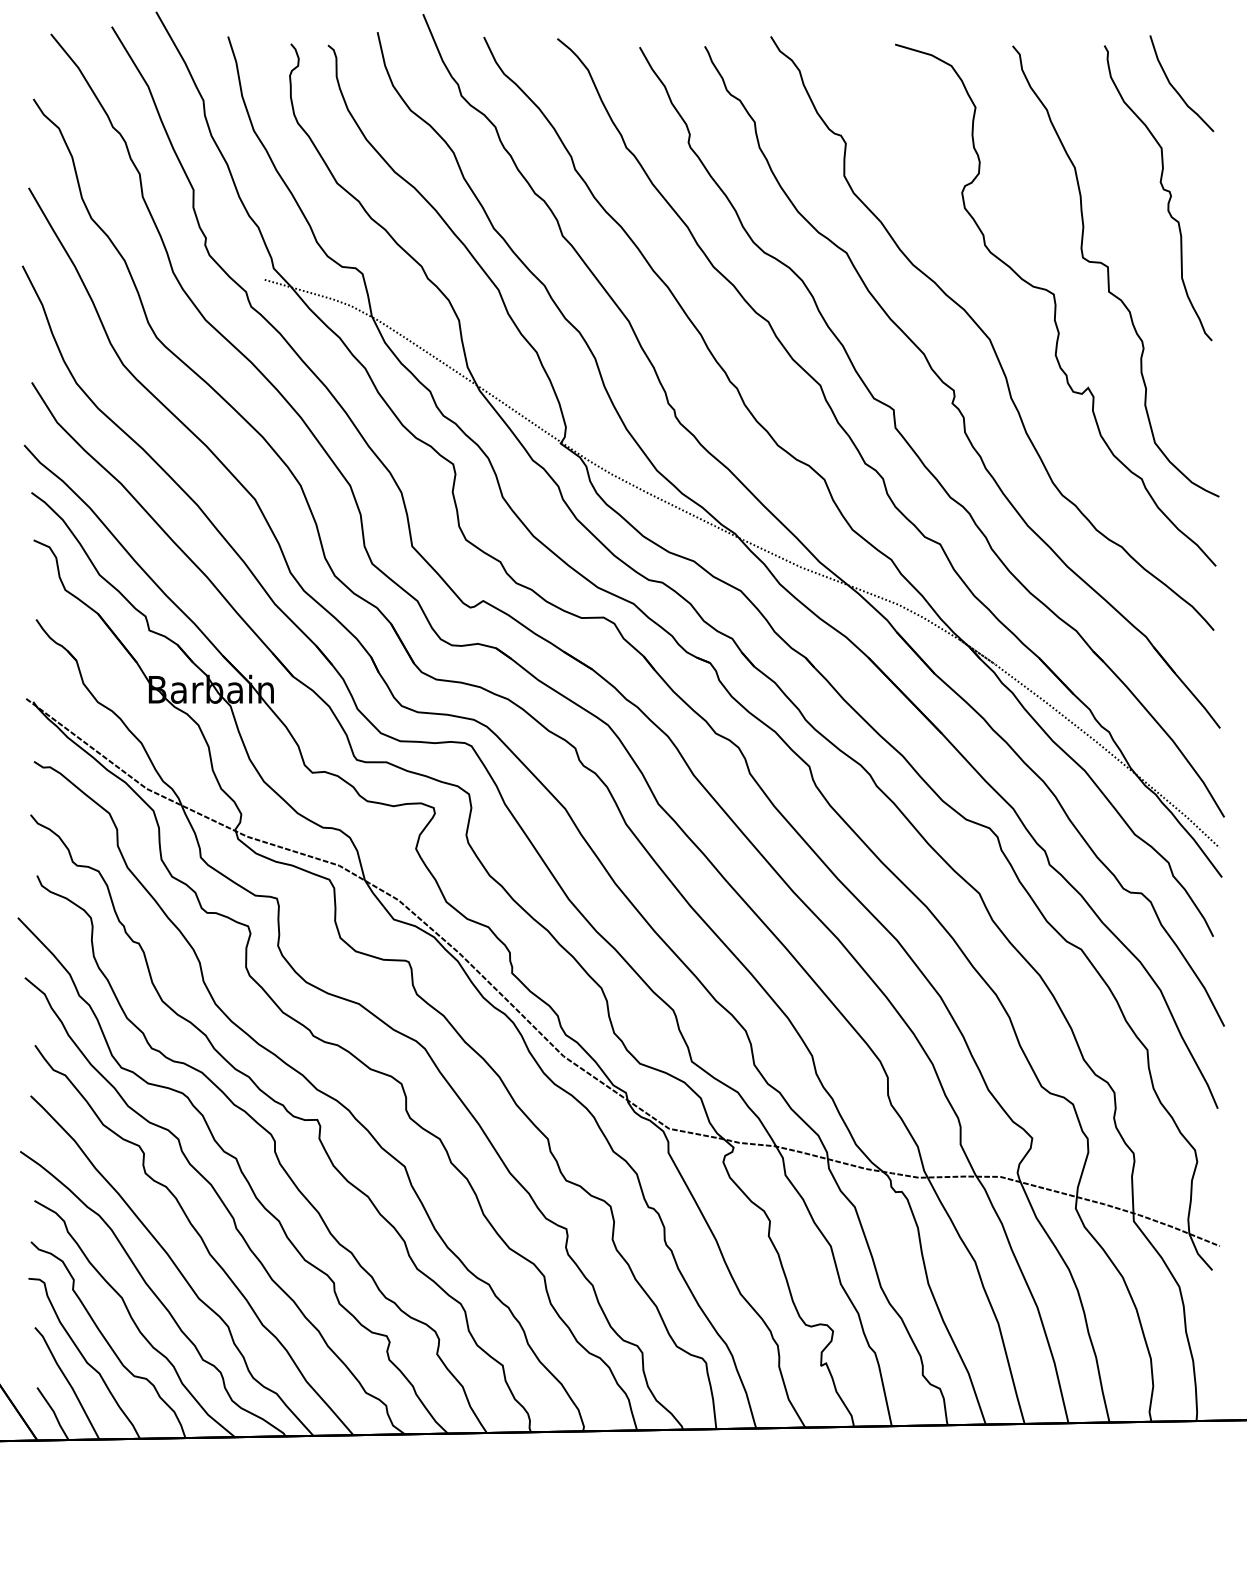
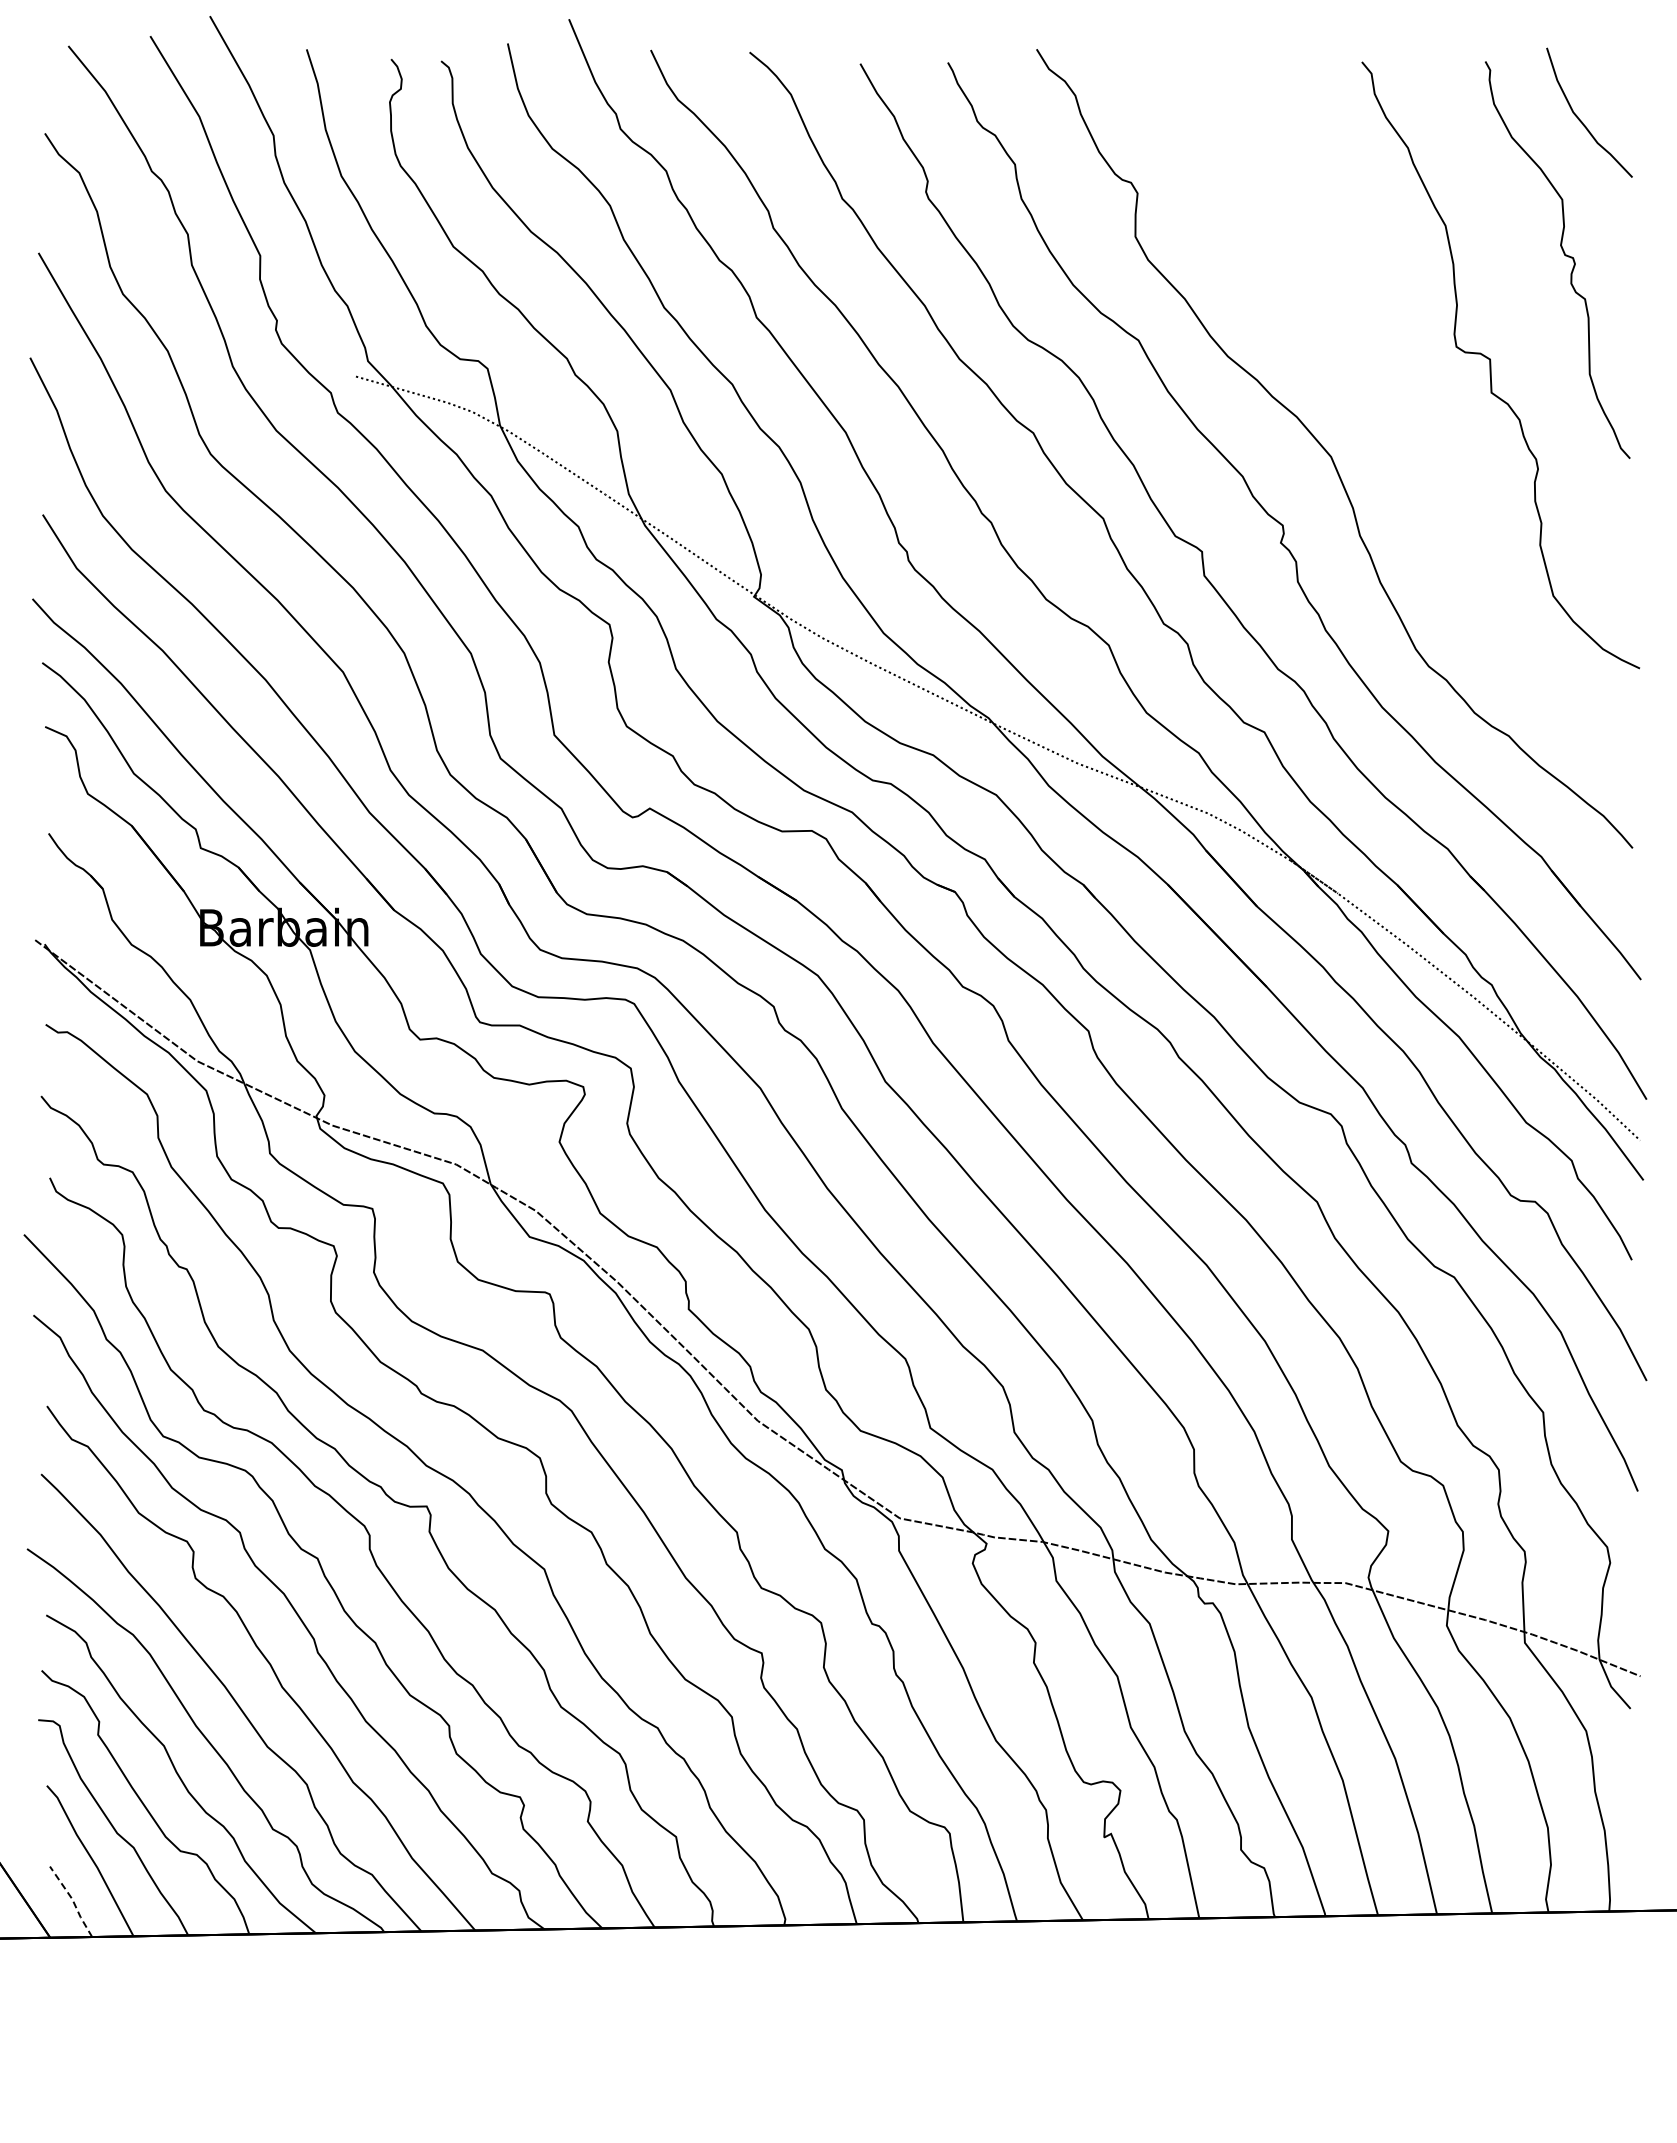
curve: (1055, 305) -> (1419, 410), removed
line: (54, 1412) -> (73, 1900), solid -> dashed

